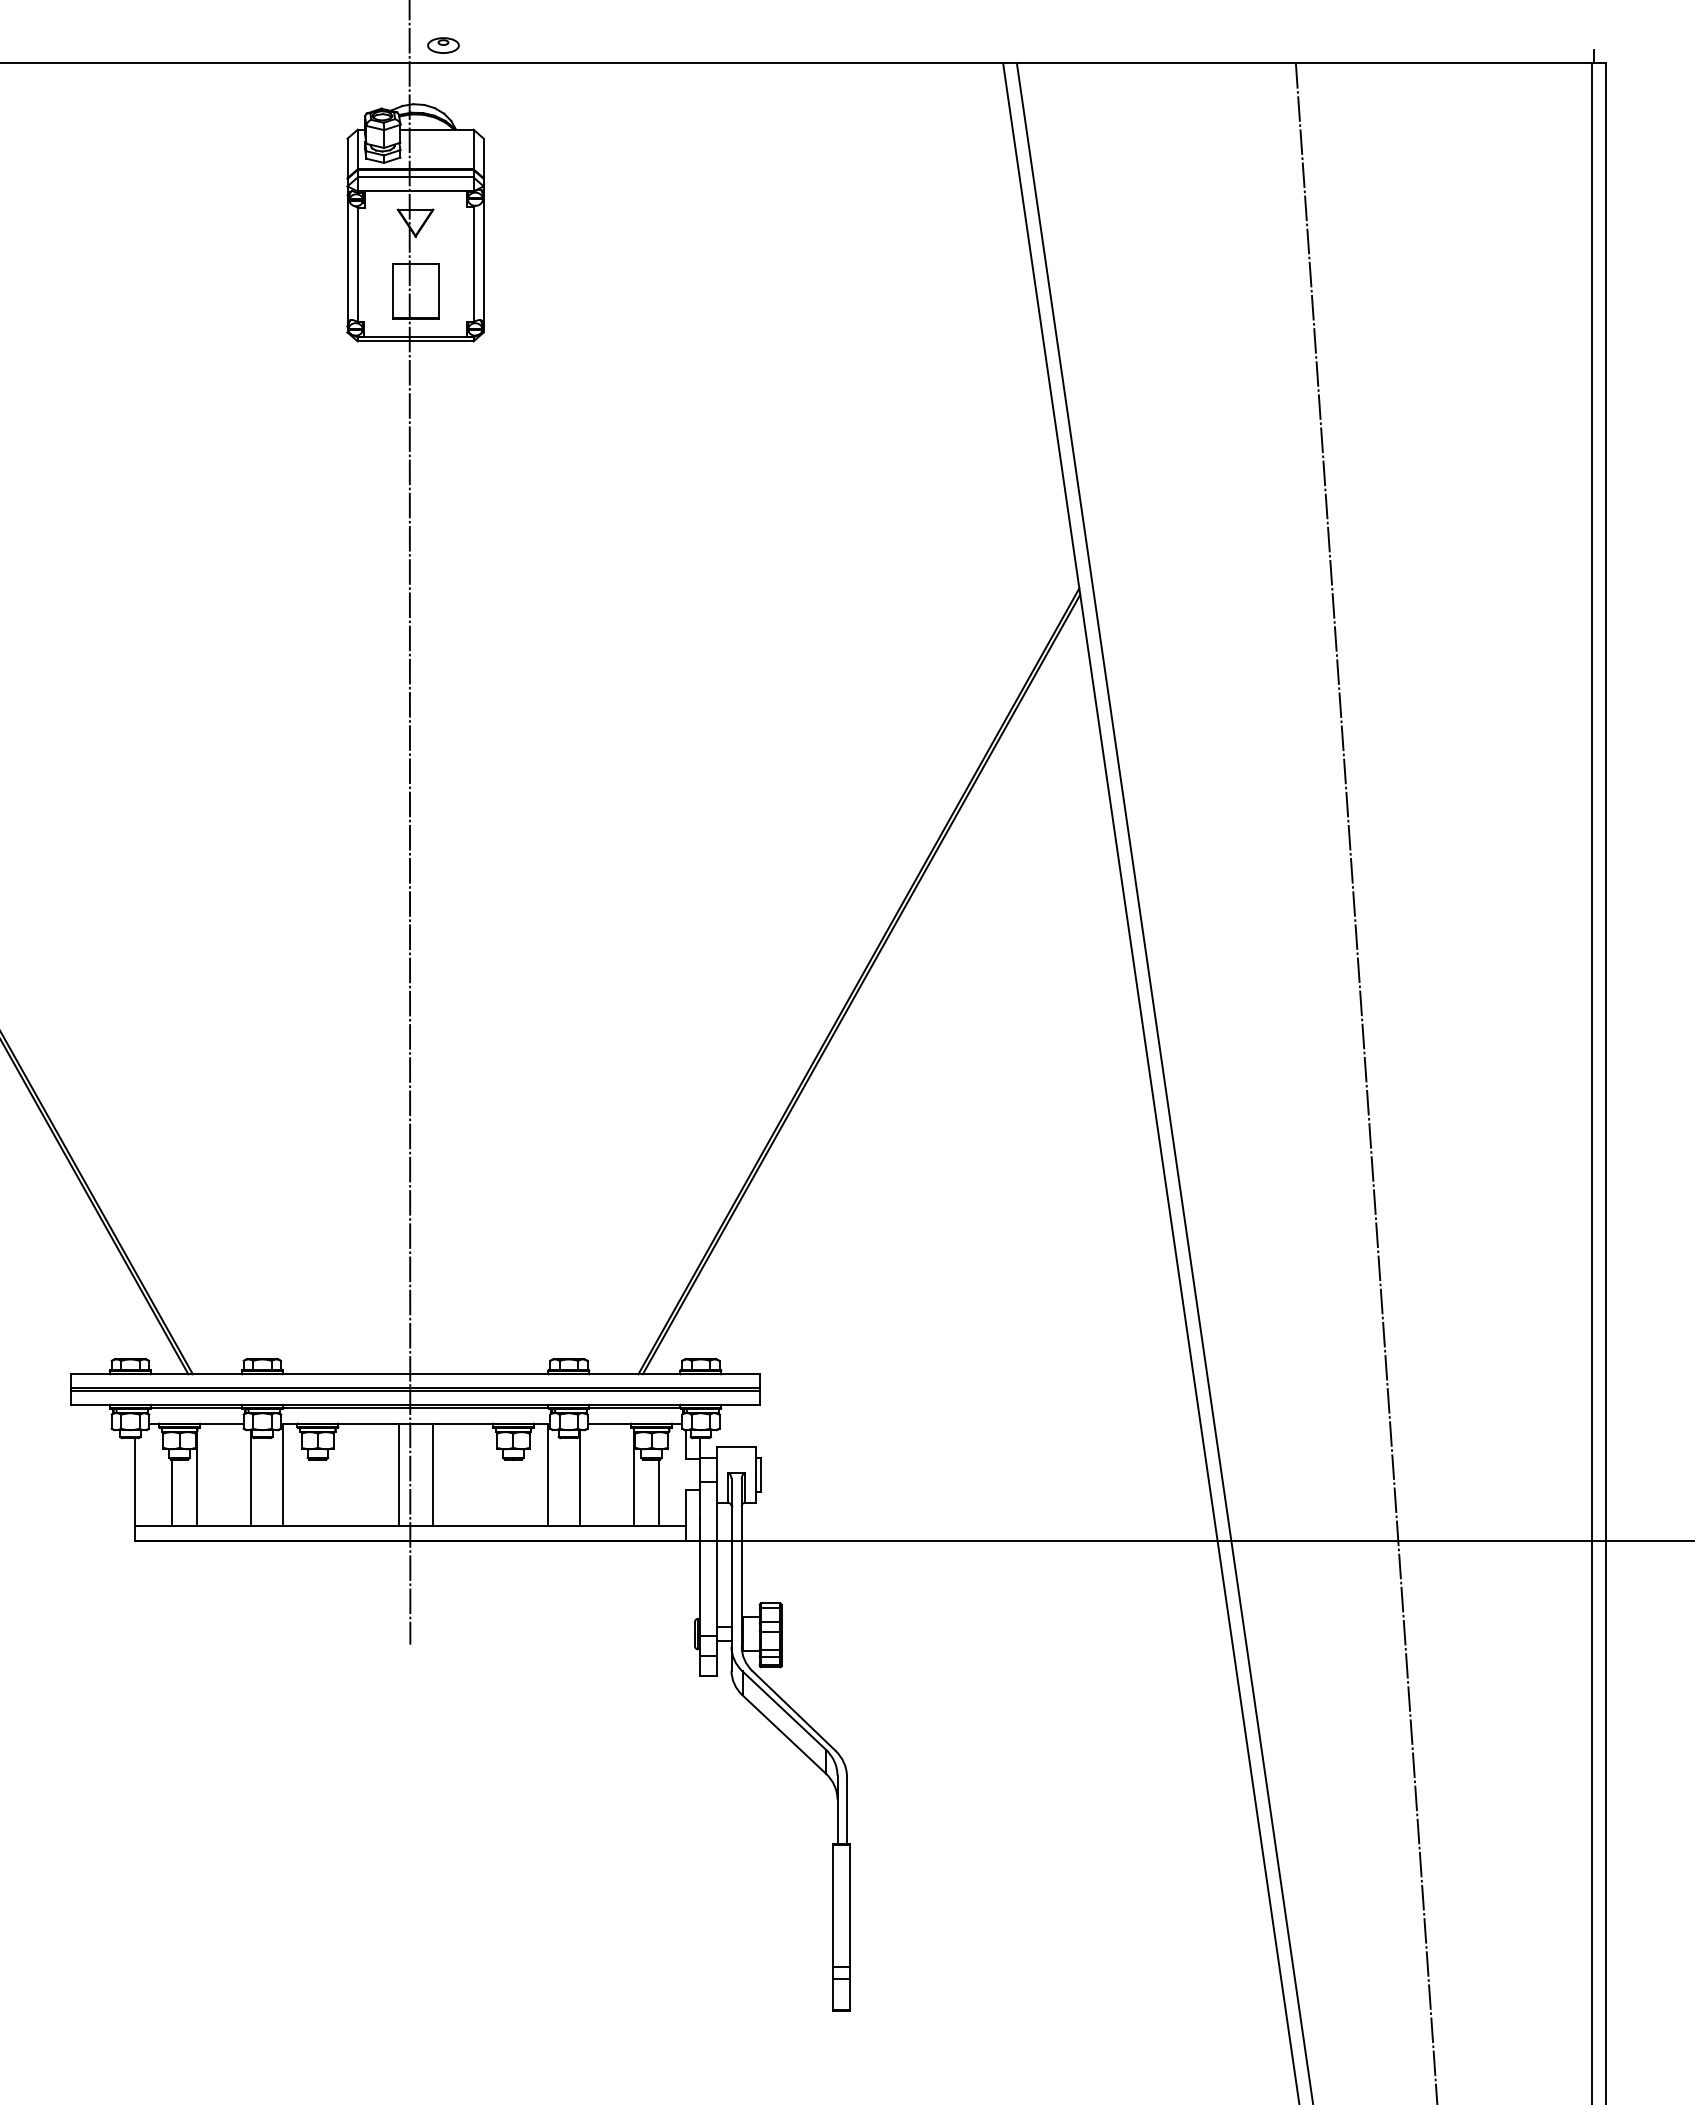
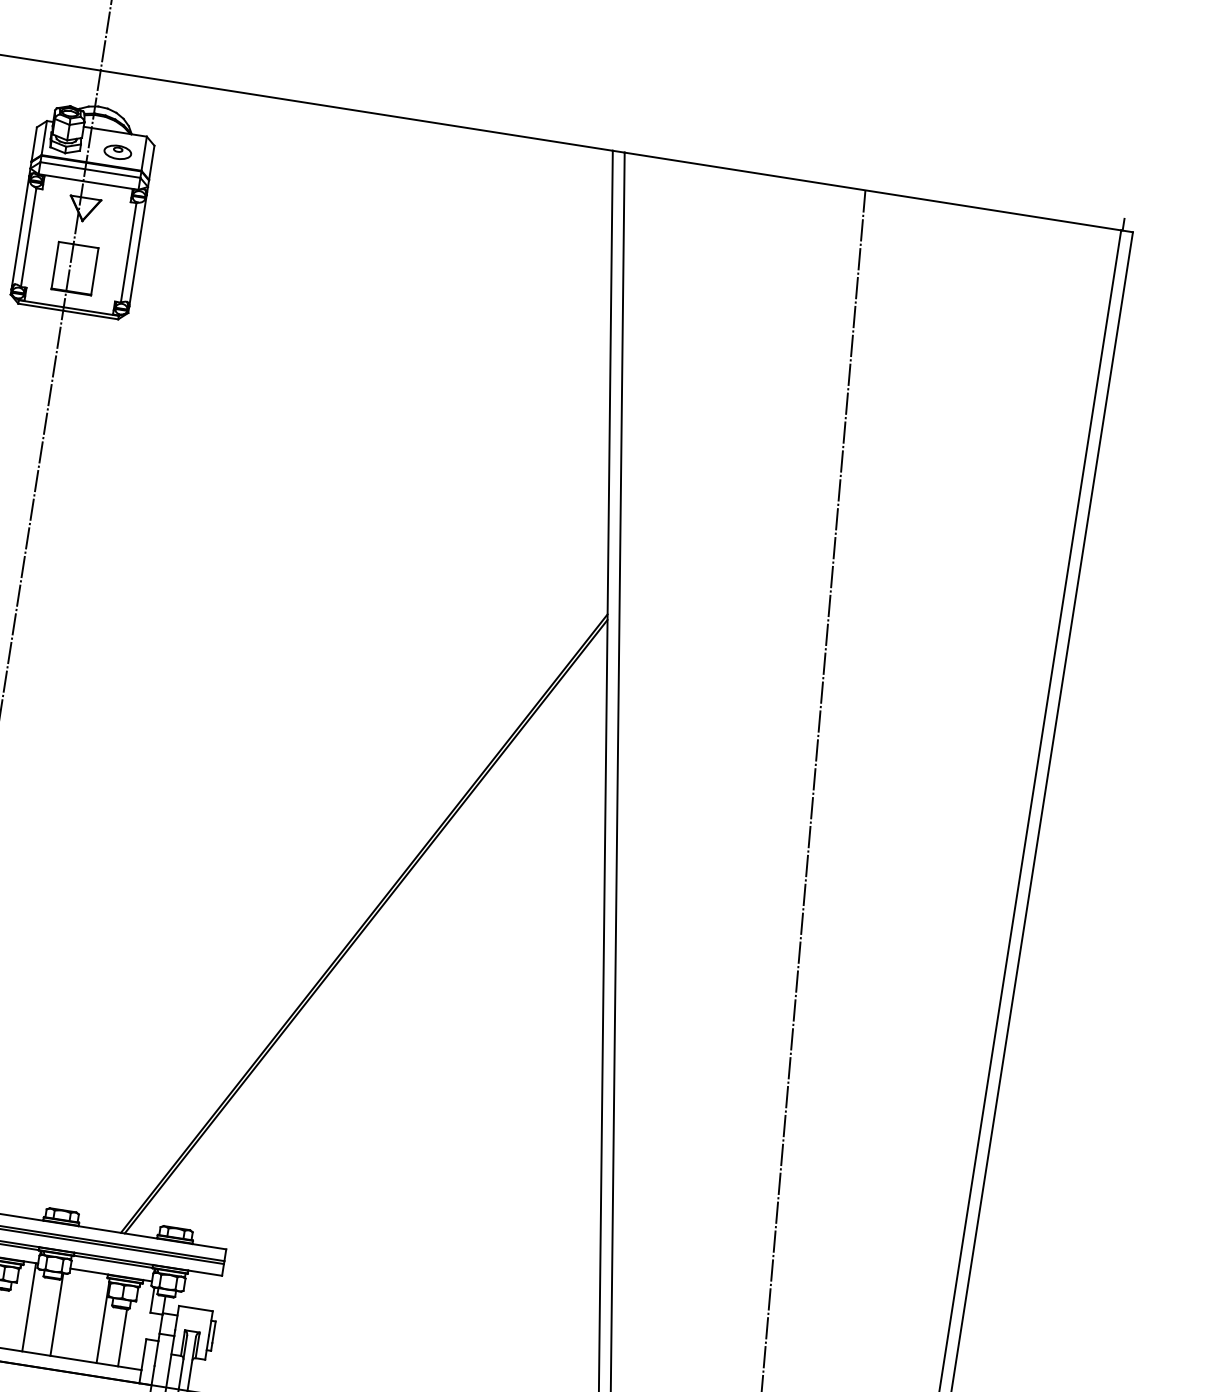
part: (443, 45) -> (117, 152), moved

